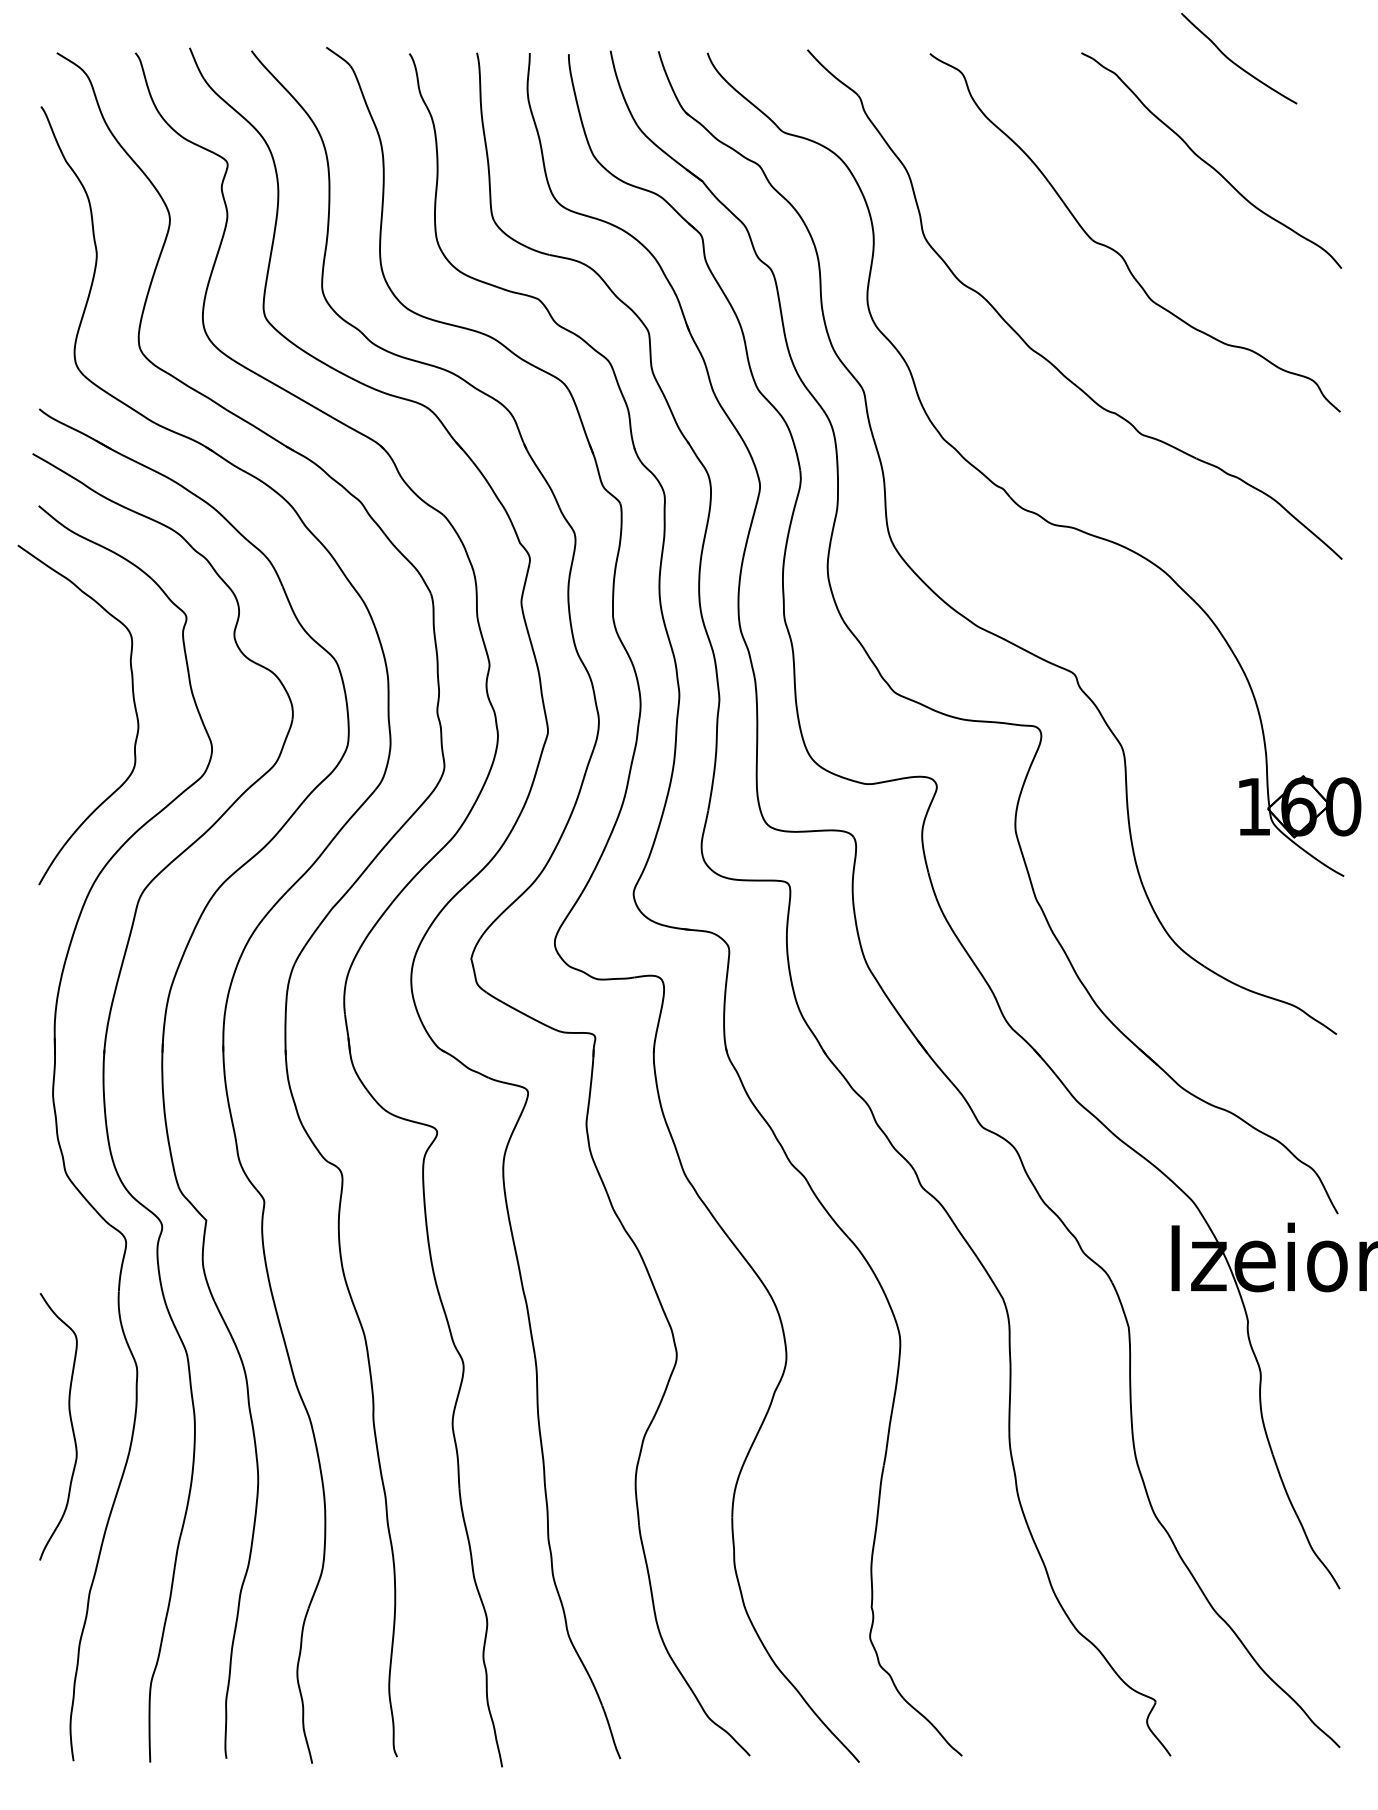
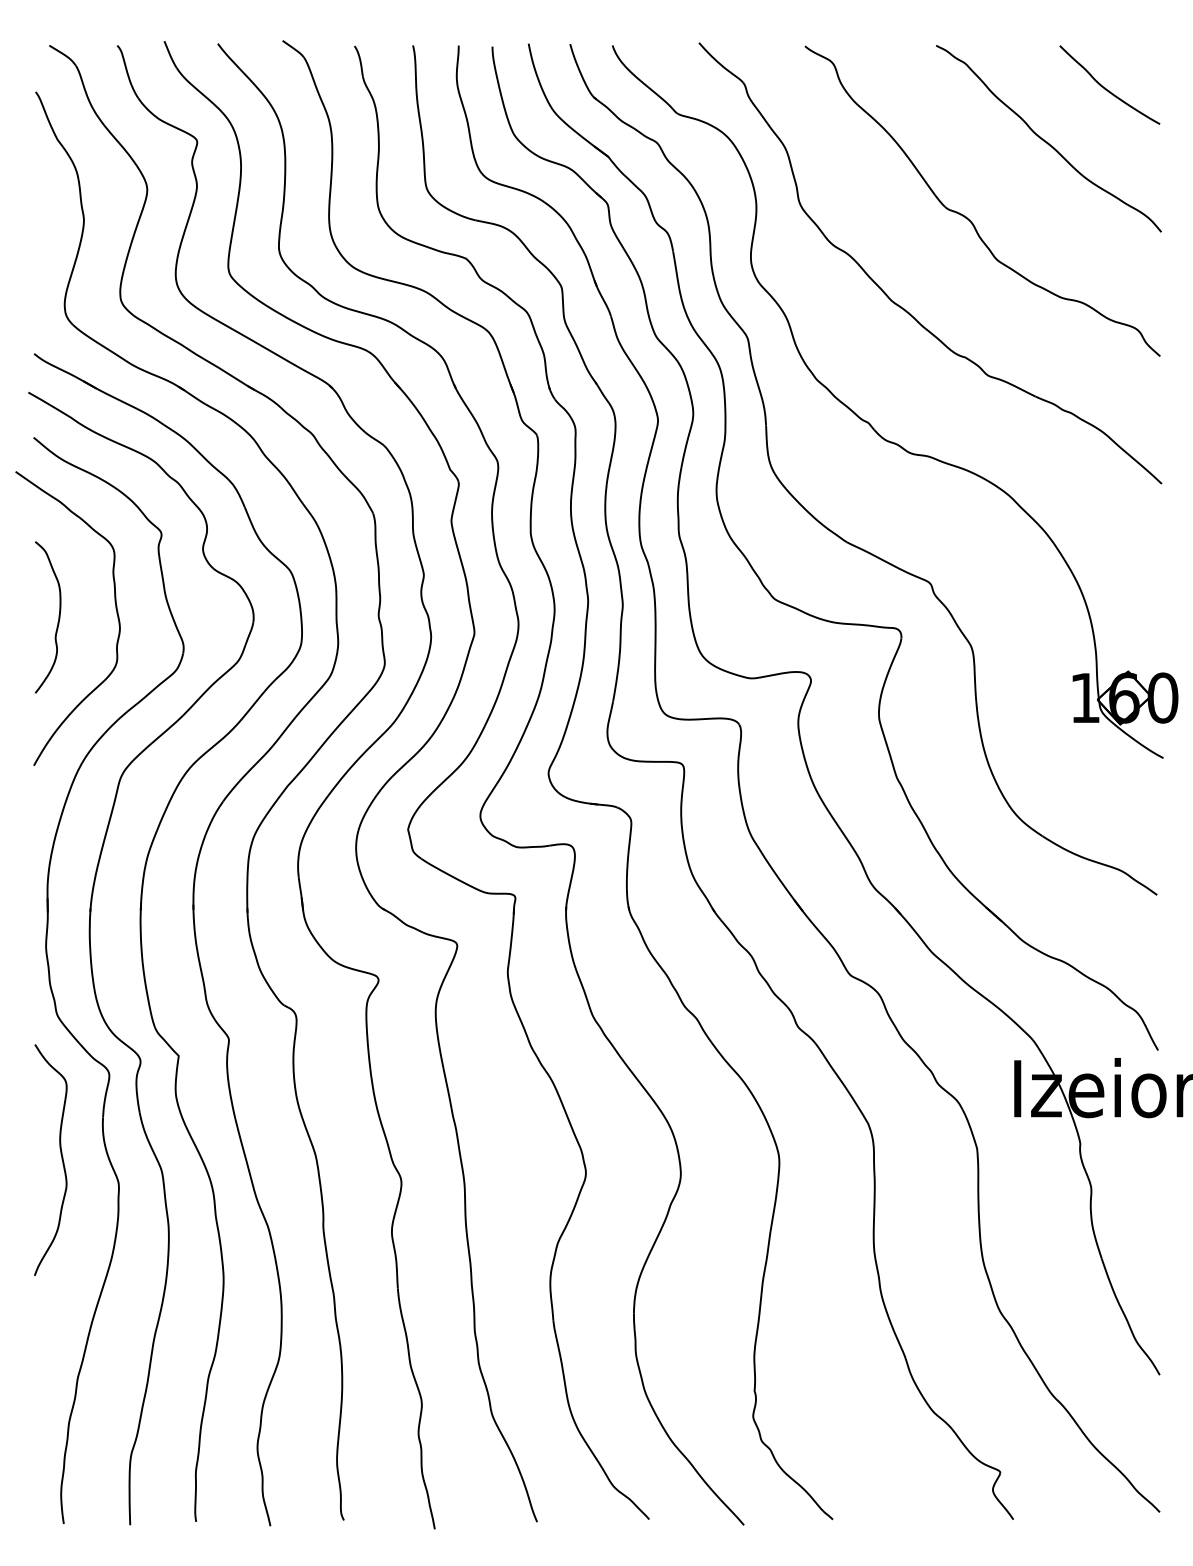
curve: (1236, 63) -> (1107, 89), moved
curve: (67, 713) -> (58, 617), added
curve: (70, 1423) -> (61, 1157), moved

